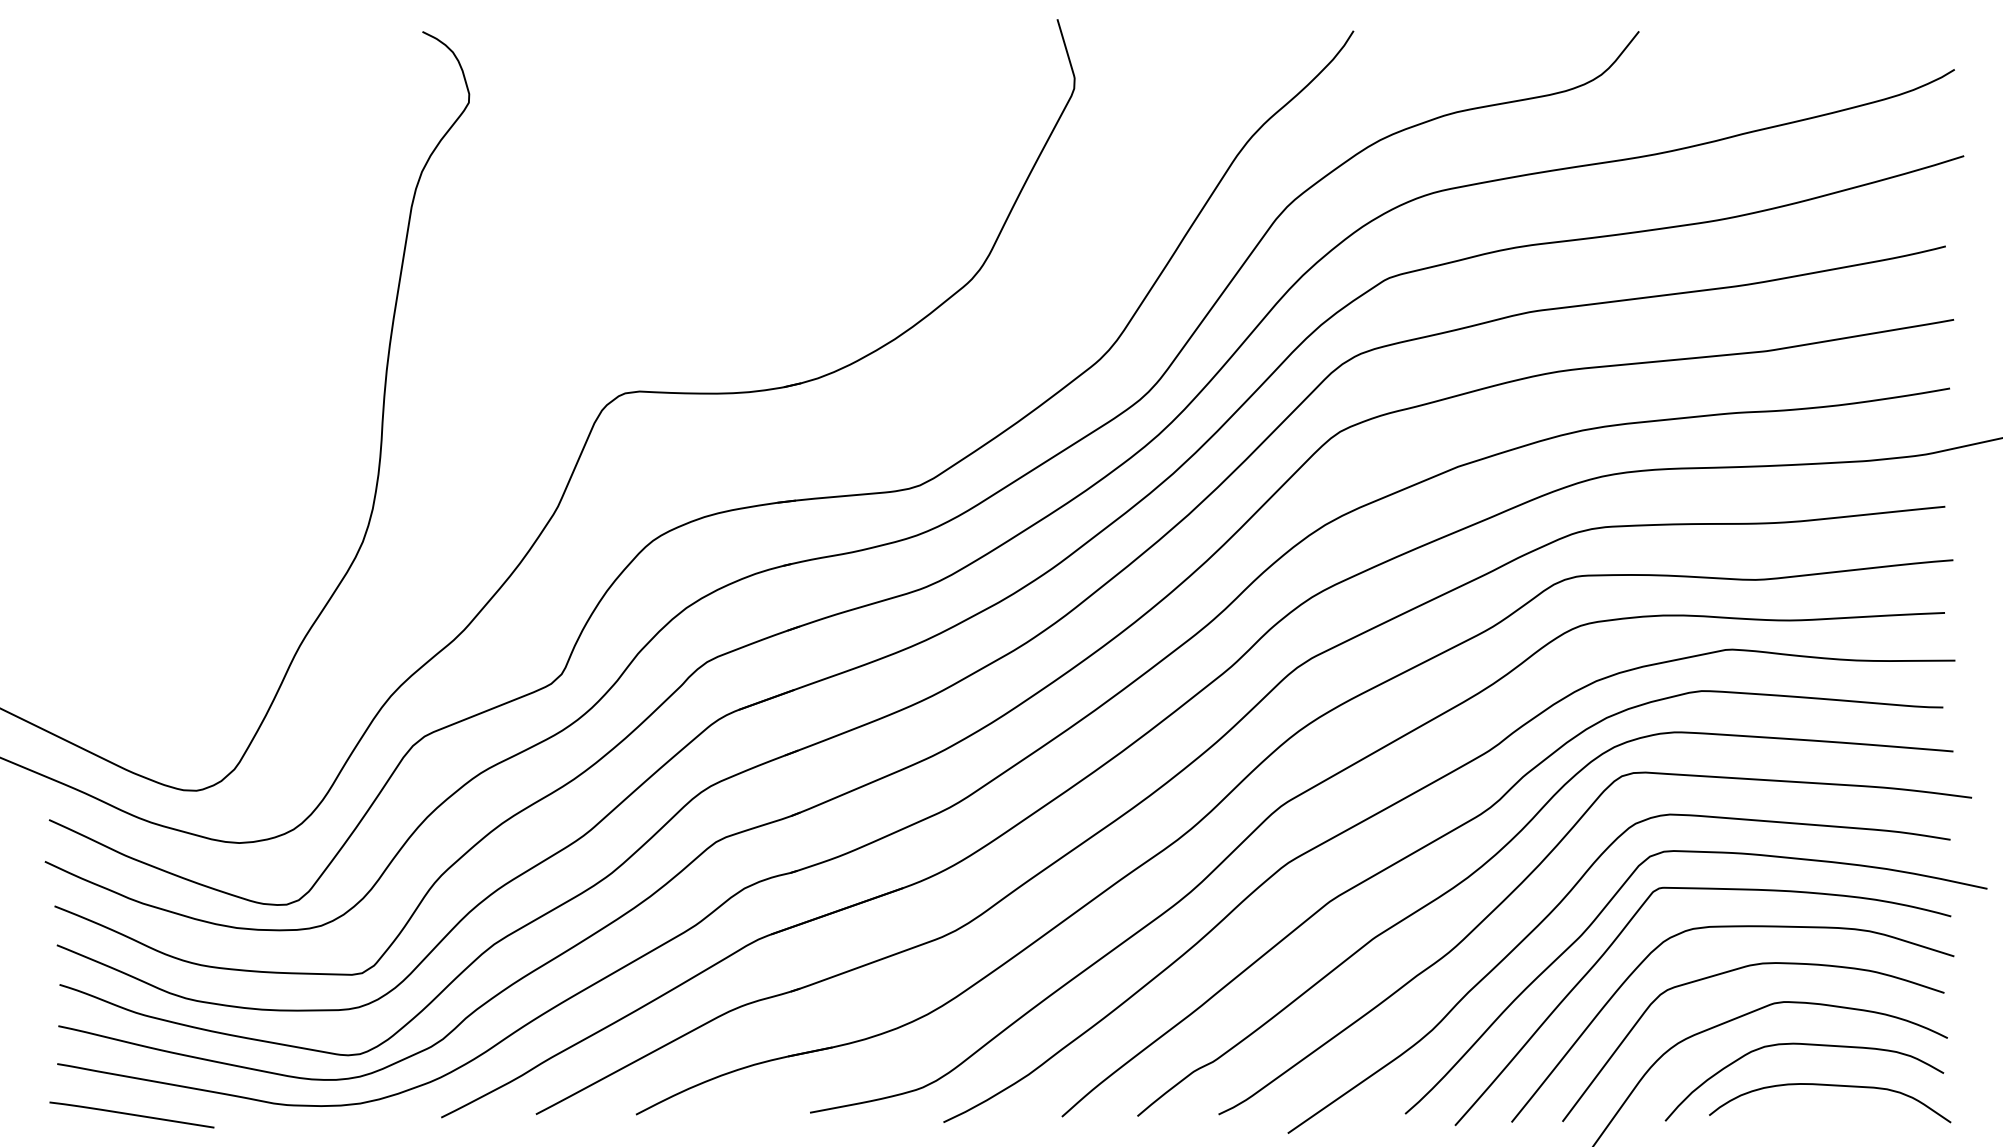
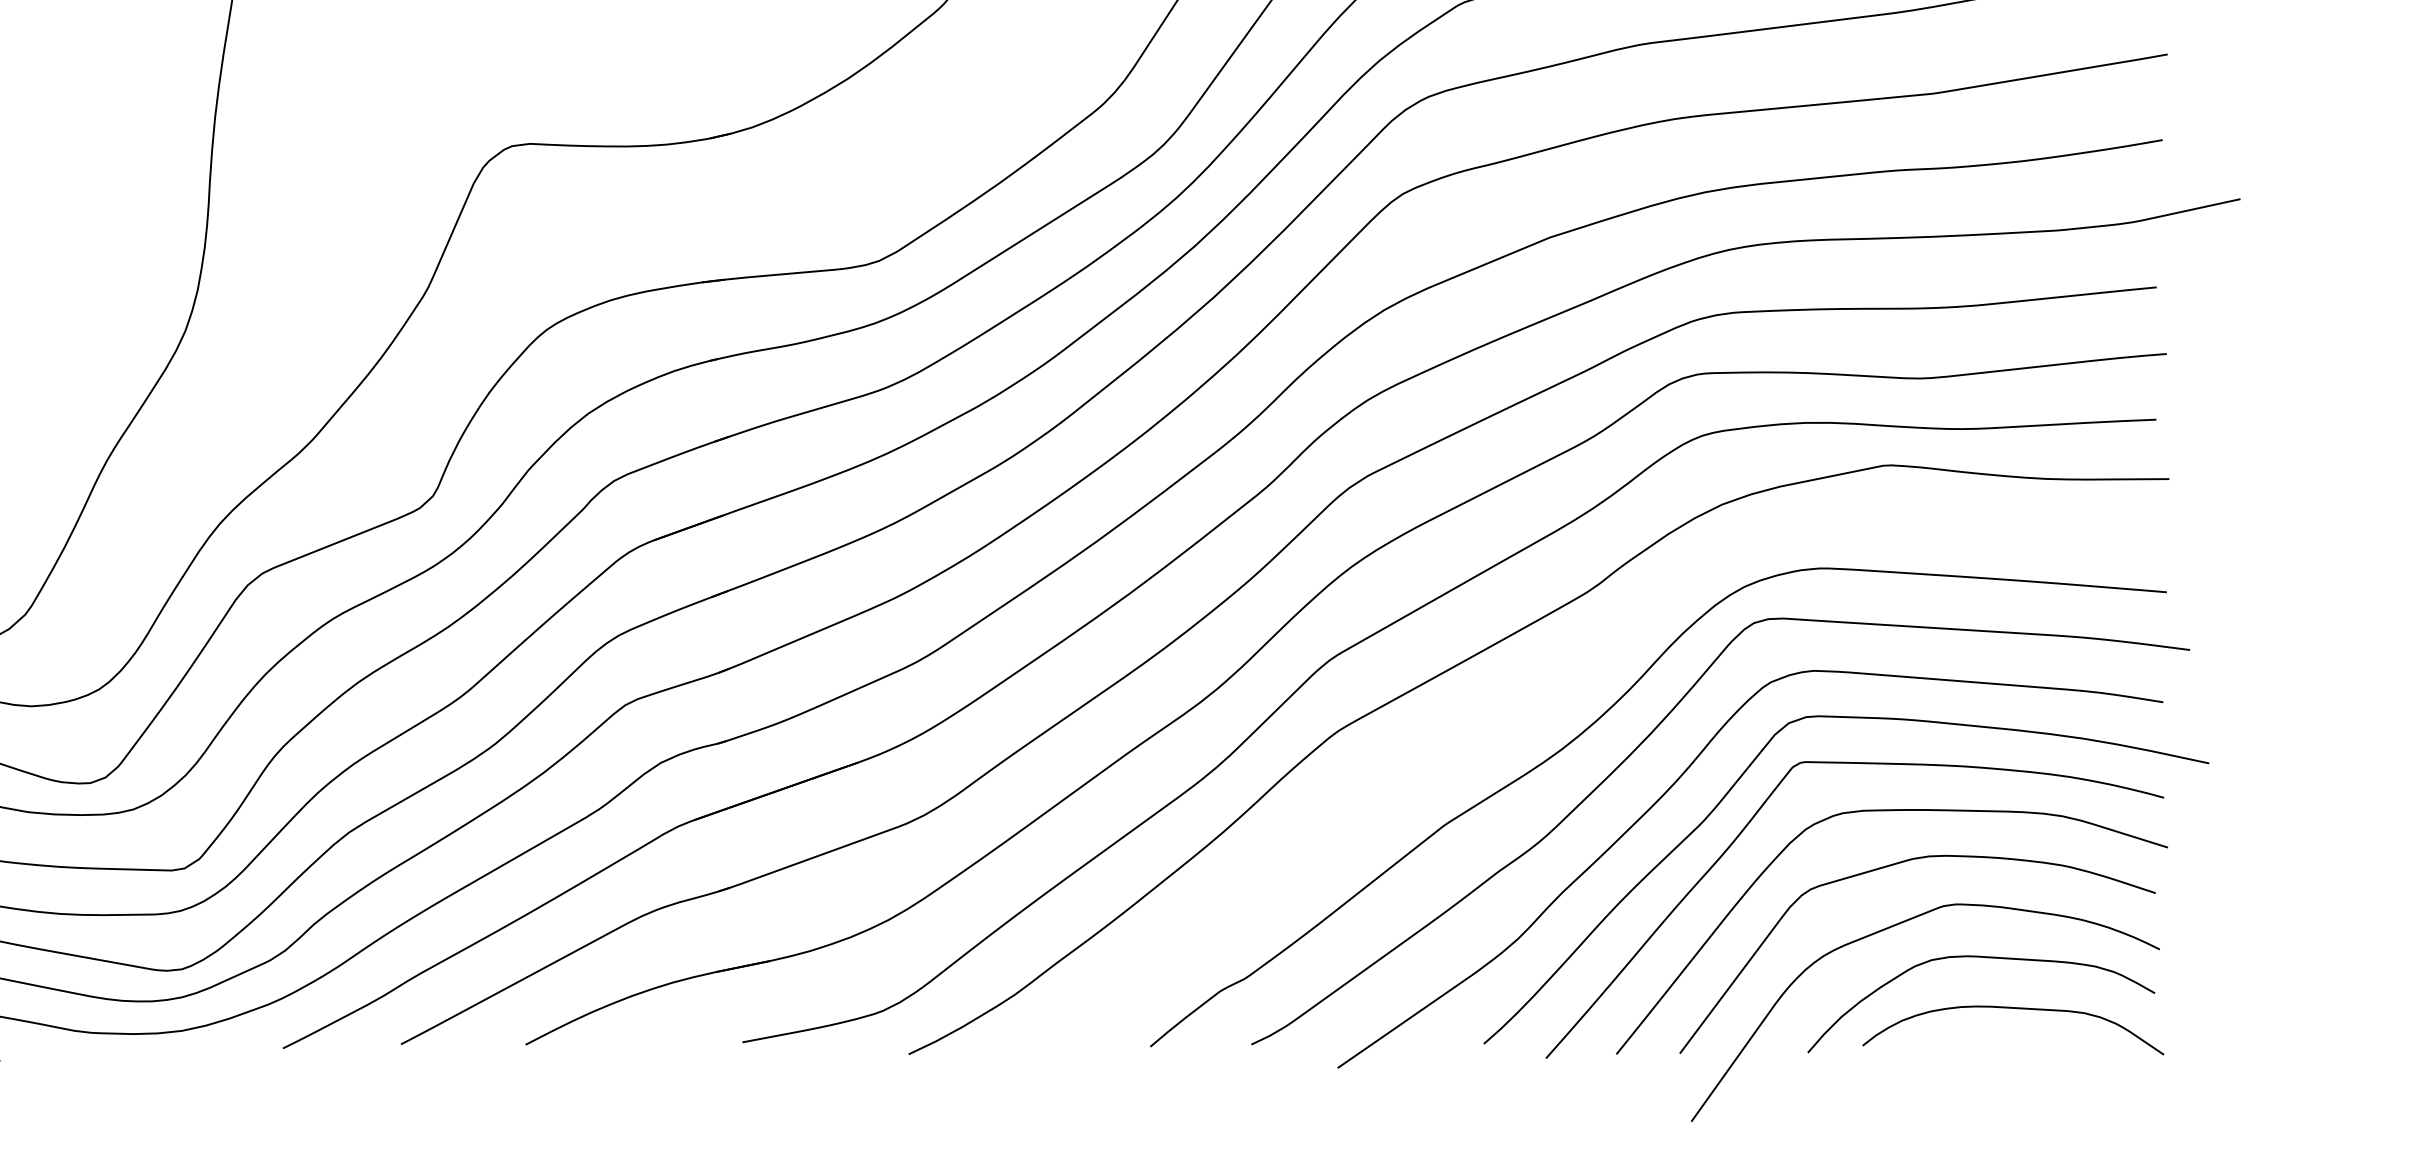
curve: (1462, 826) -> (1555, 685), removed

